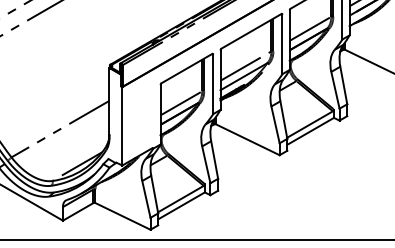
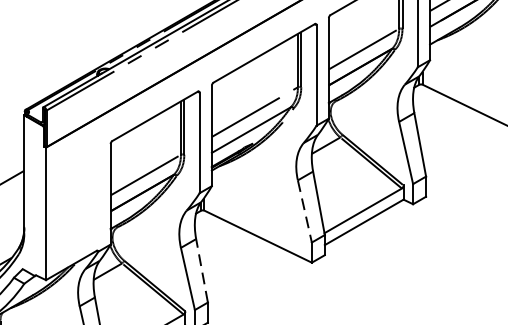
line: (275, 124) -> (304, 210), solid -> dashed
line: (214, 159) -> (201, 269), solid -> dashed

